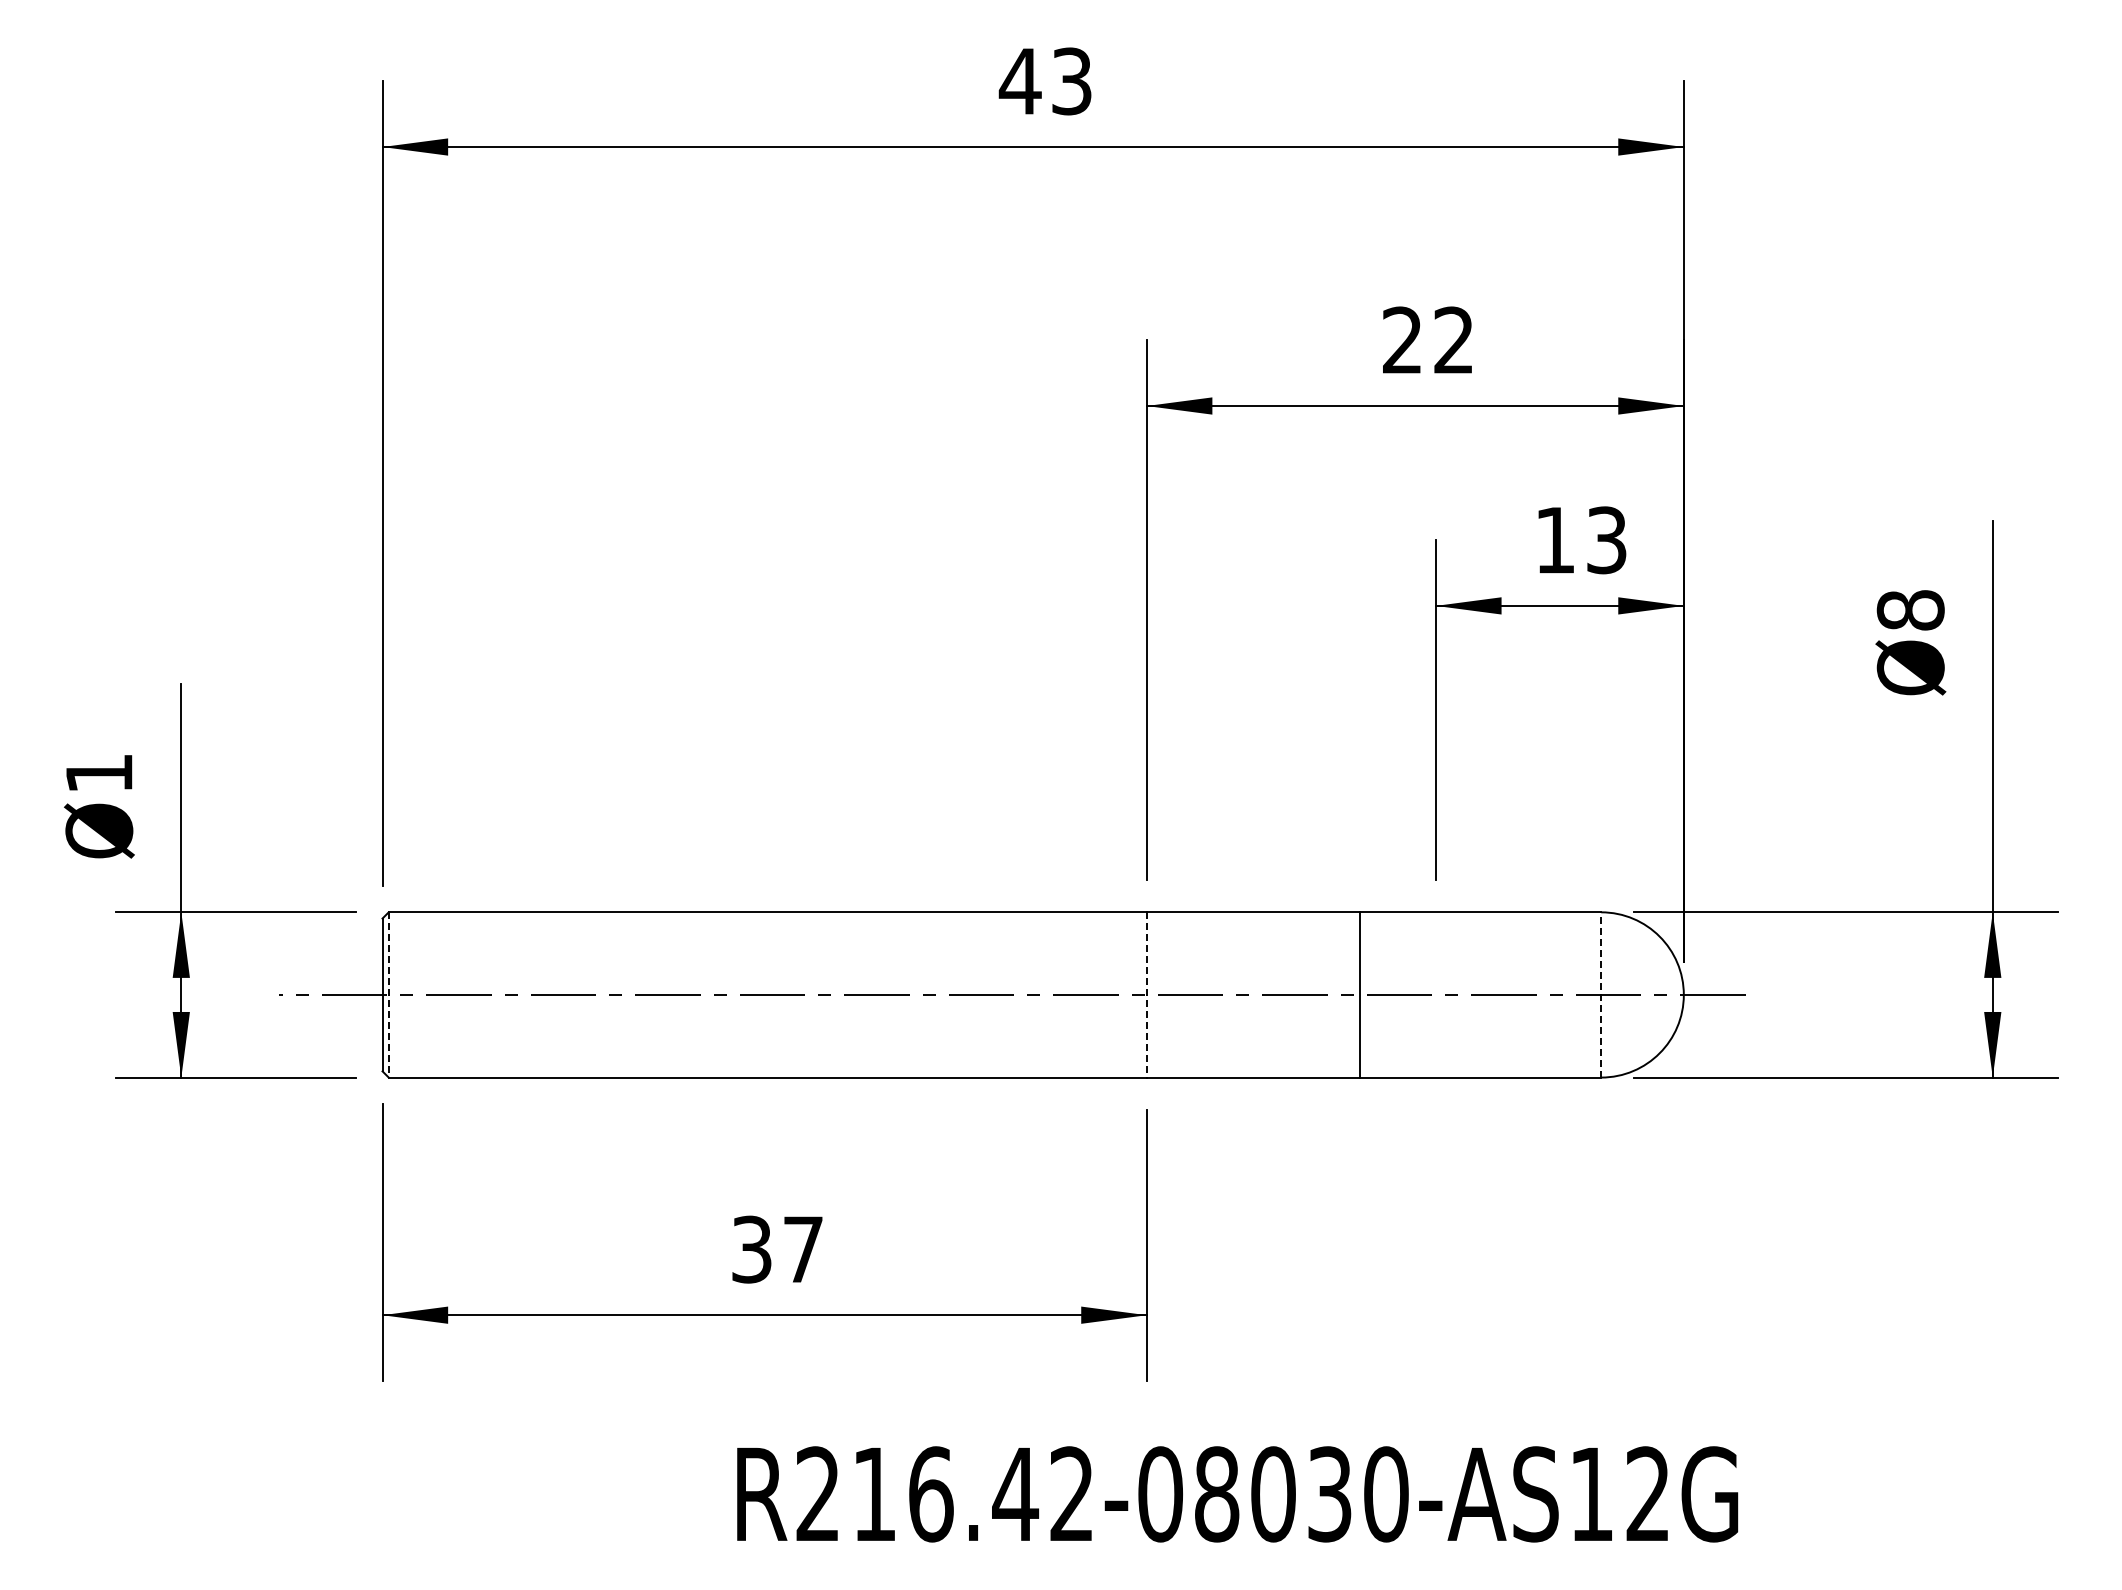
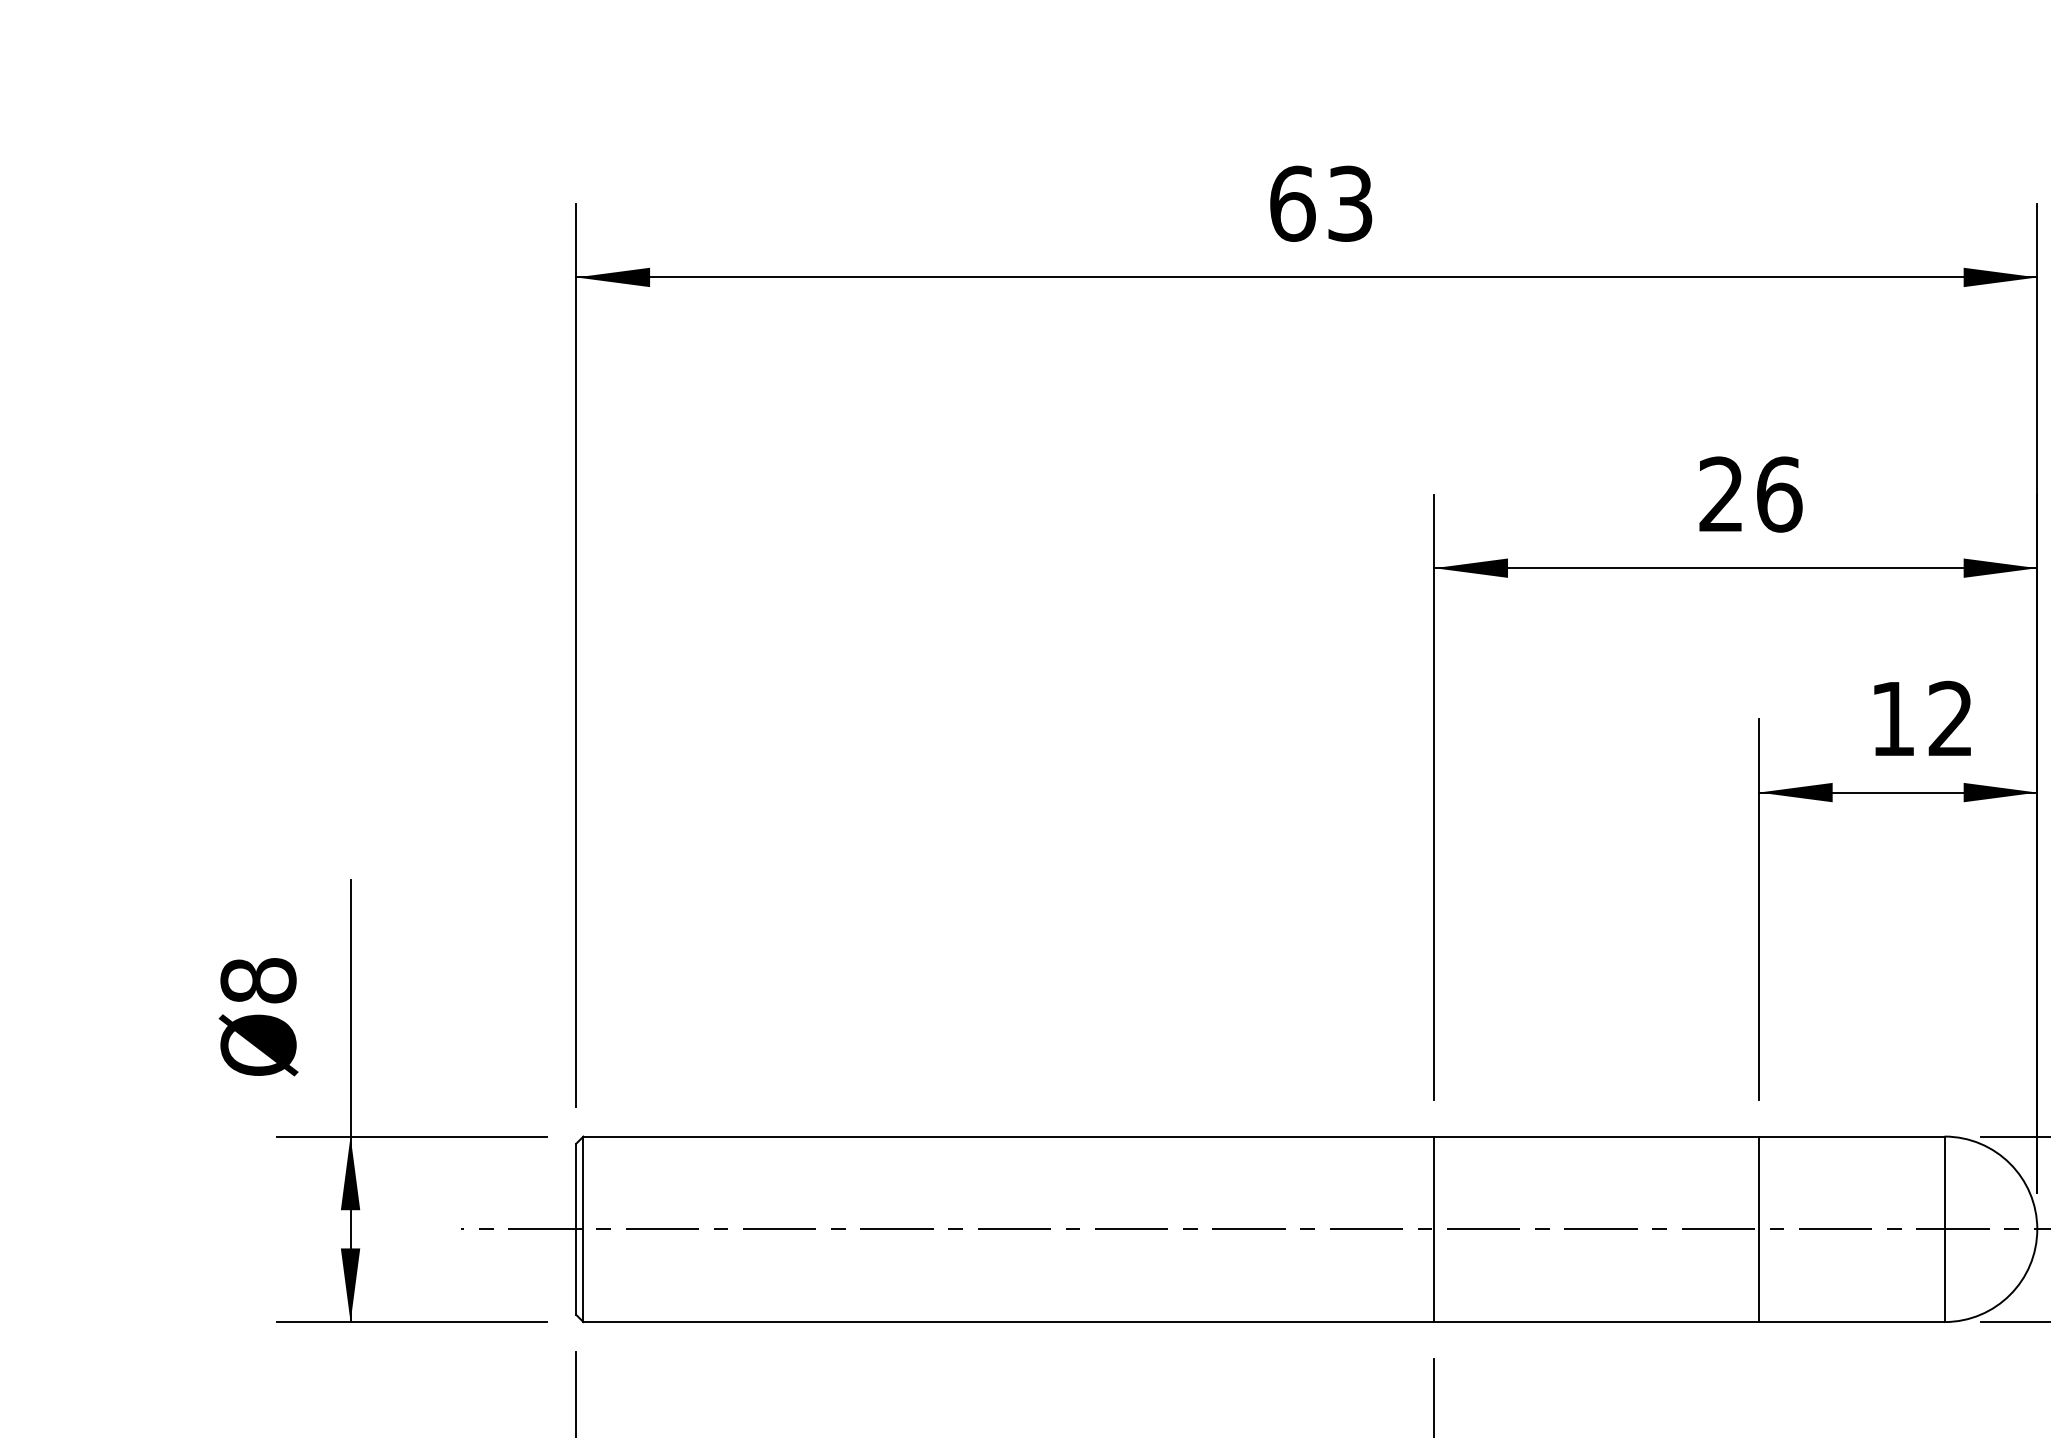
text: (1019, 81) -> (1291, 203), 43 -> 63
text: (1454, 340) -> (1779, 494), 22 -> 26
text: (1606, 540) -> (1950, 719), 13 -> 12
text: (99, 773) -> (258, 980), Ø1 -> Ø8
line: (388, 994) -> (583, 1228), dashed -> solid
line: (1146, 994) -> (1434, 1228), dashed -> solid
line: (1359, 994) -> (1758, 1228), moved
line: (1601, 994) -> (1944, 1228), dashed -> solid

